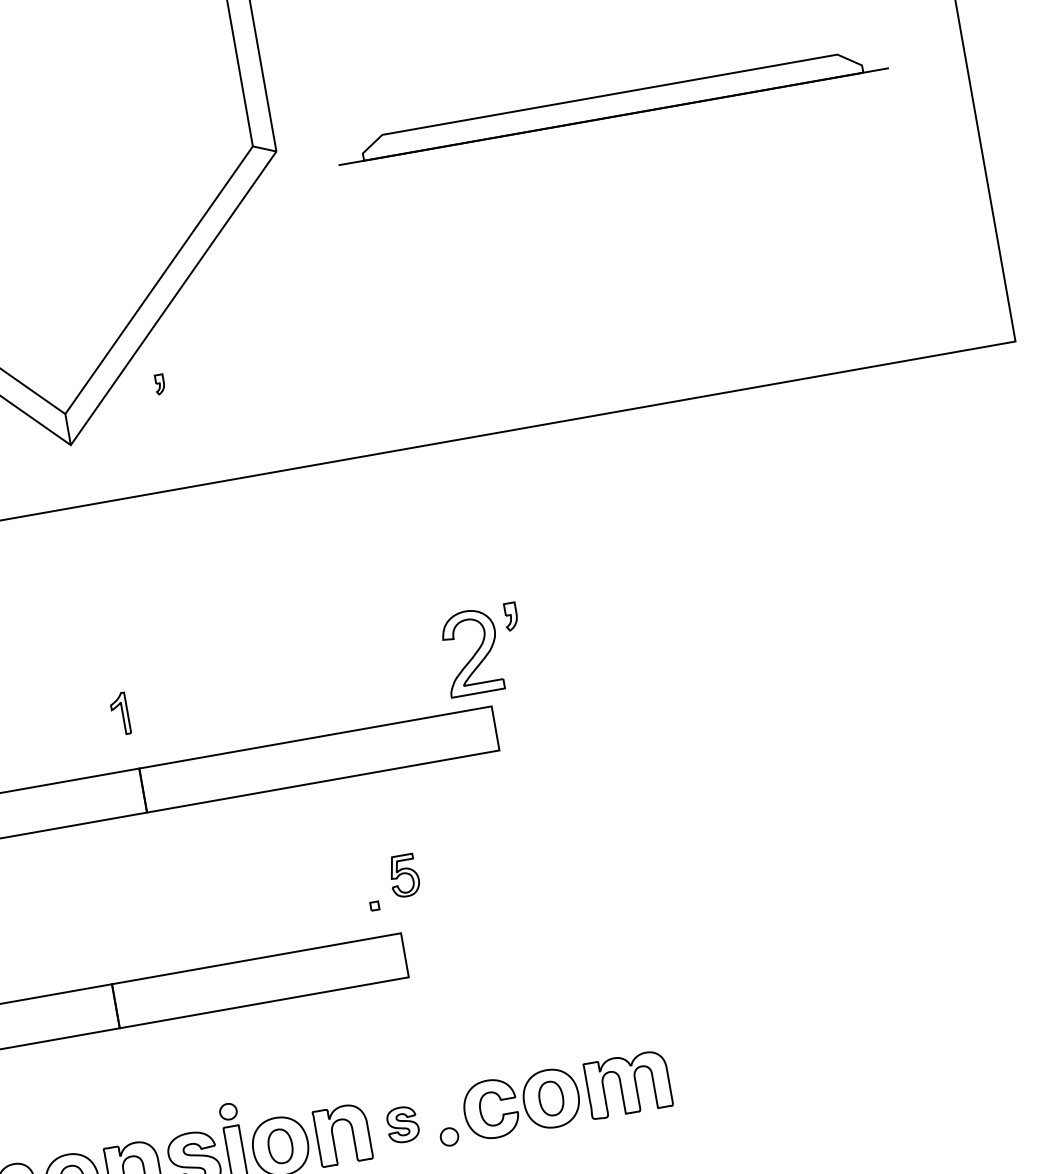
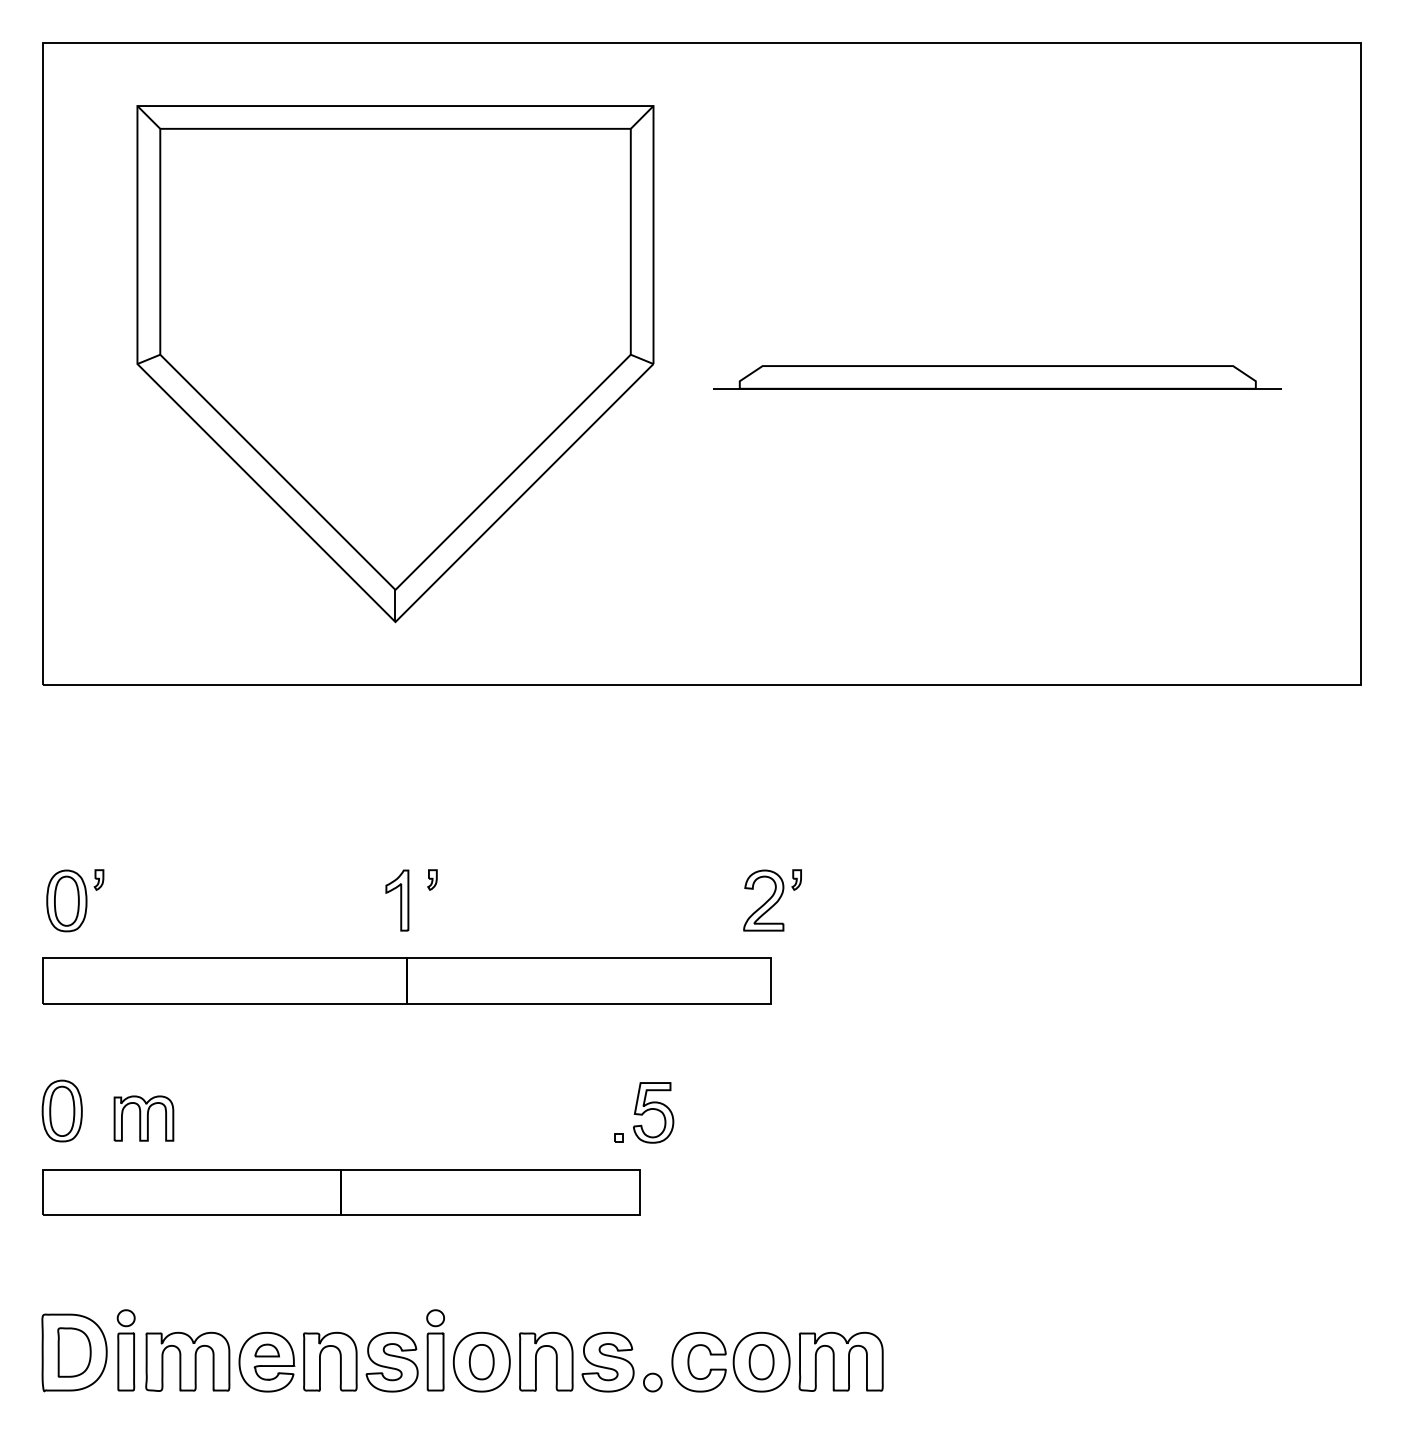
part: (159, 384) -> (432, 879), moved
part: (483, 650) -> (772, 900), size x0.71
part: (120, 714) -> (397, 900), size x1.43
part: (404, 875) -> (653, 1112), size x1.43
part: (402, 1124) -> (607, 1361), size x1.67

